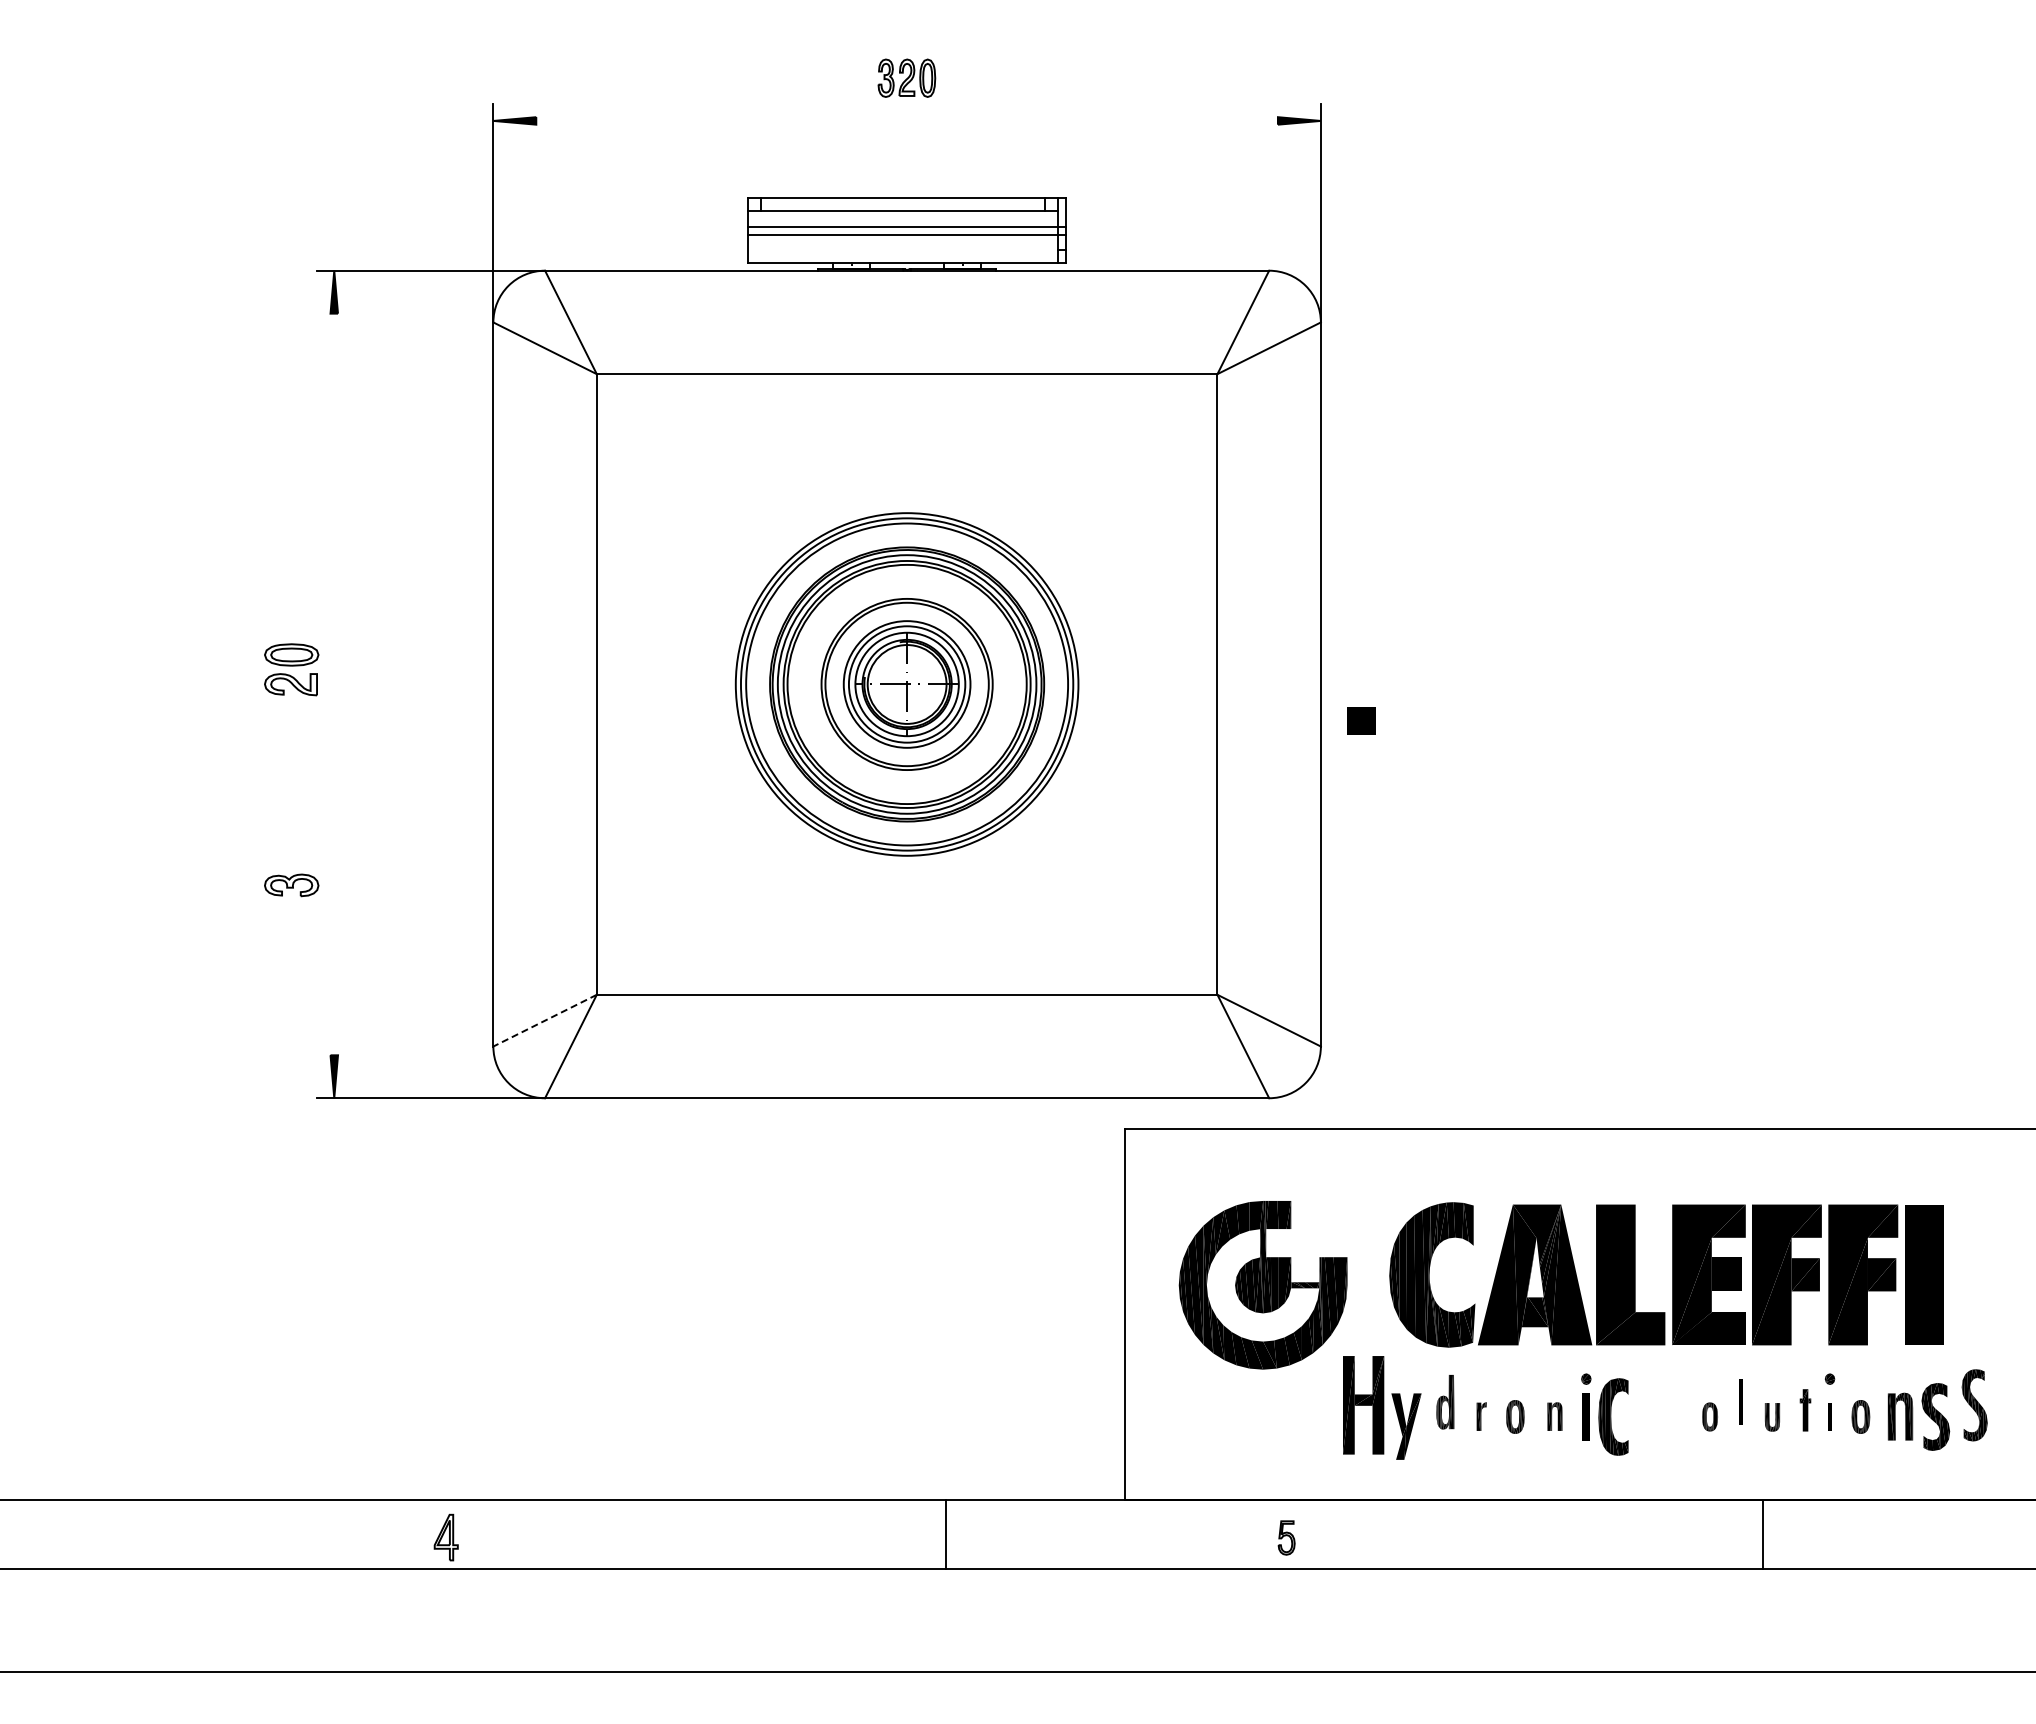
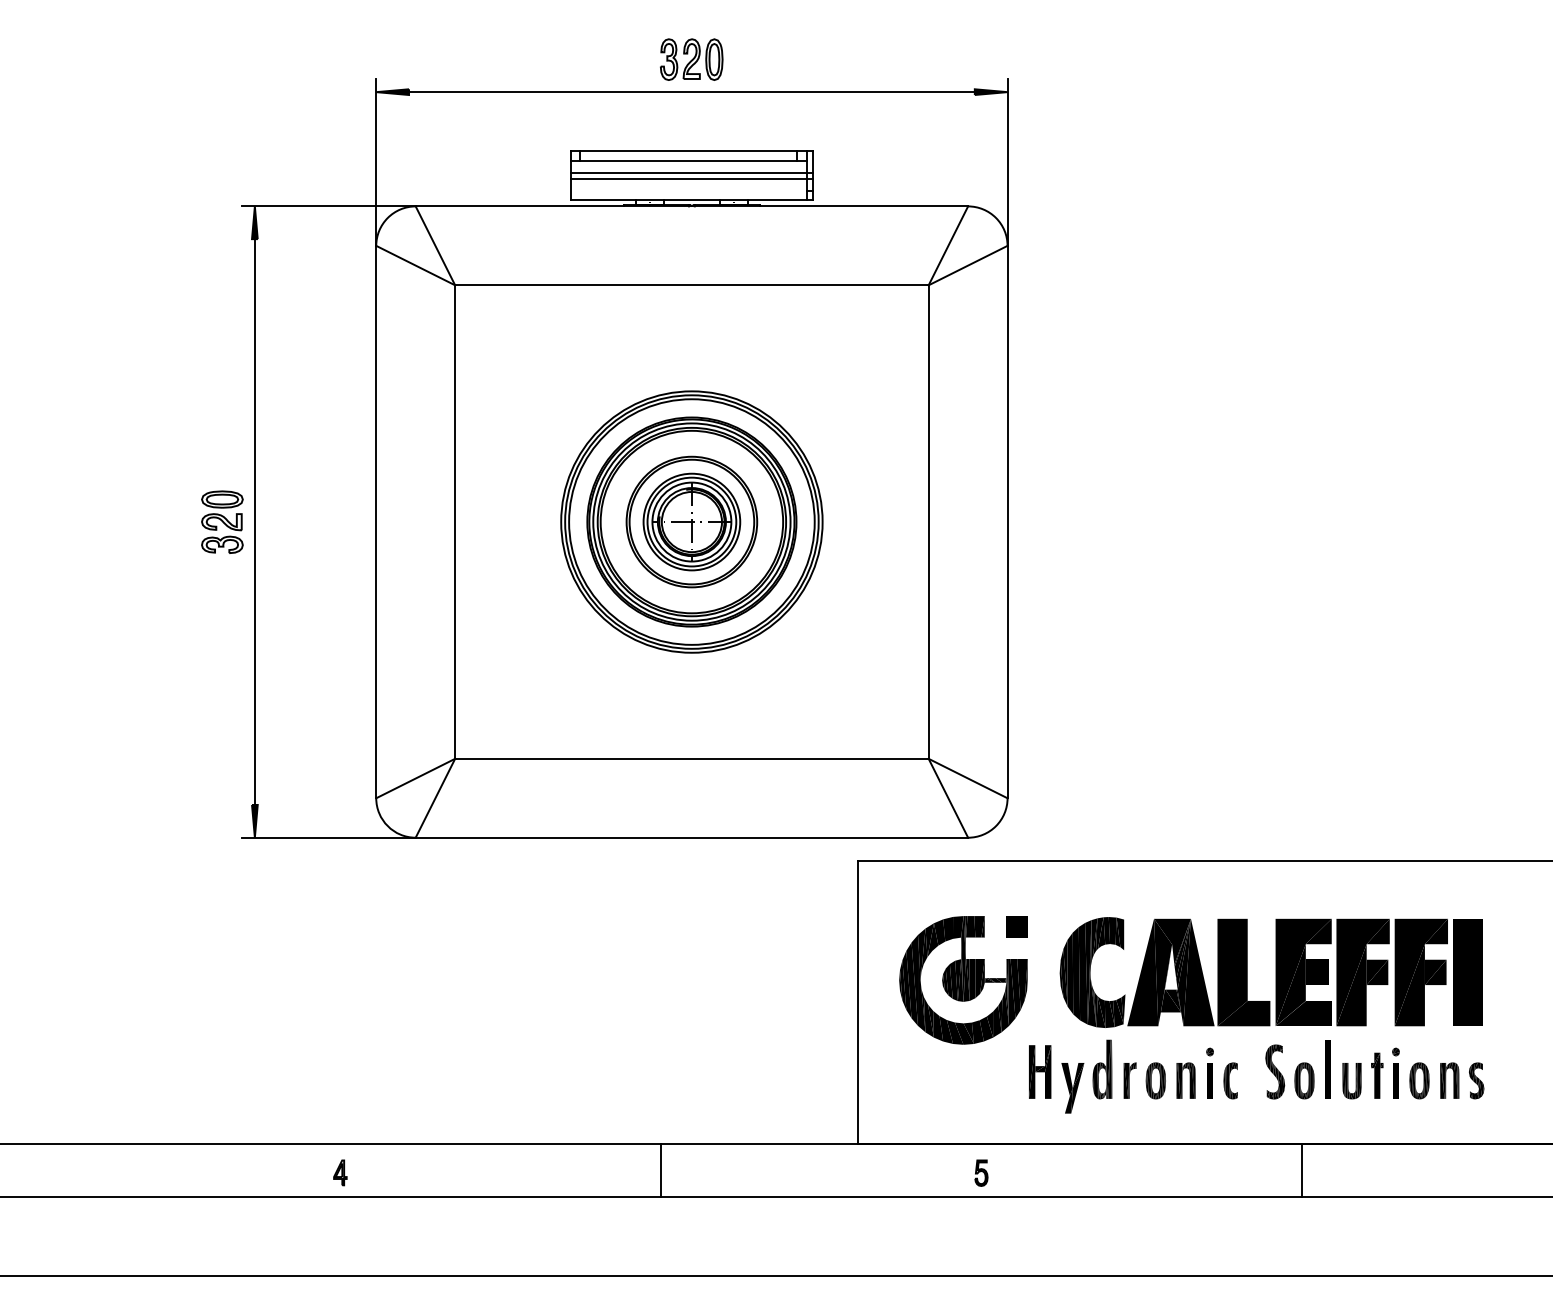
part: (906, 77) -> (691, 59), size x1.43
line: (906, 120) -> (691, 91), added
line: (334, 684) -> (255, 522), added
part: (1361, 720) -> (1017, 926), moved
part: (291, 885) -> (222, 544), moved
line: (545, 1020) -> (416, 778), dashed -> solid
part: (1740, 1401) -> (1327, 1069), size x1.67
part: (1445, 1402) -> (1102, 1069), size x1.43
part: (1363, 1405) -> (1040, 1072), size x0.71
part: (1974, 1405) -> (1275, 1072), moved
part: (1805, 1410) -> (1377, 1075), size x1.43
part: (1481, 1416) -> (1130, 1080), size x1.67
part: (1515, 1416) -> (1156, 1080), size x1.43
part: (1554, 1416) -> (1185, 1080), size x1.67
part: (1612, 1416) -> (1230, 1080), size x0.62
part: (1709, 1416) -> (1304, 1080), size x1.67
part: (1829, 1416) -> (1395, 1080), size x1.67
part: (1860, 1416) -> (1419, 1080), size x1.43
part: (1935, 1416) -> (1476, 1080), size x0.71
part: (1772, 1417) -> (1352, 1081), size x1.67
line: (945, 1533) -> (660, 1169), moved
line: (1763, 1533) -> (1301, 1169), moved
part: (446, 1537) -> (340, 1172), size x0.71

